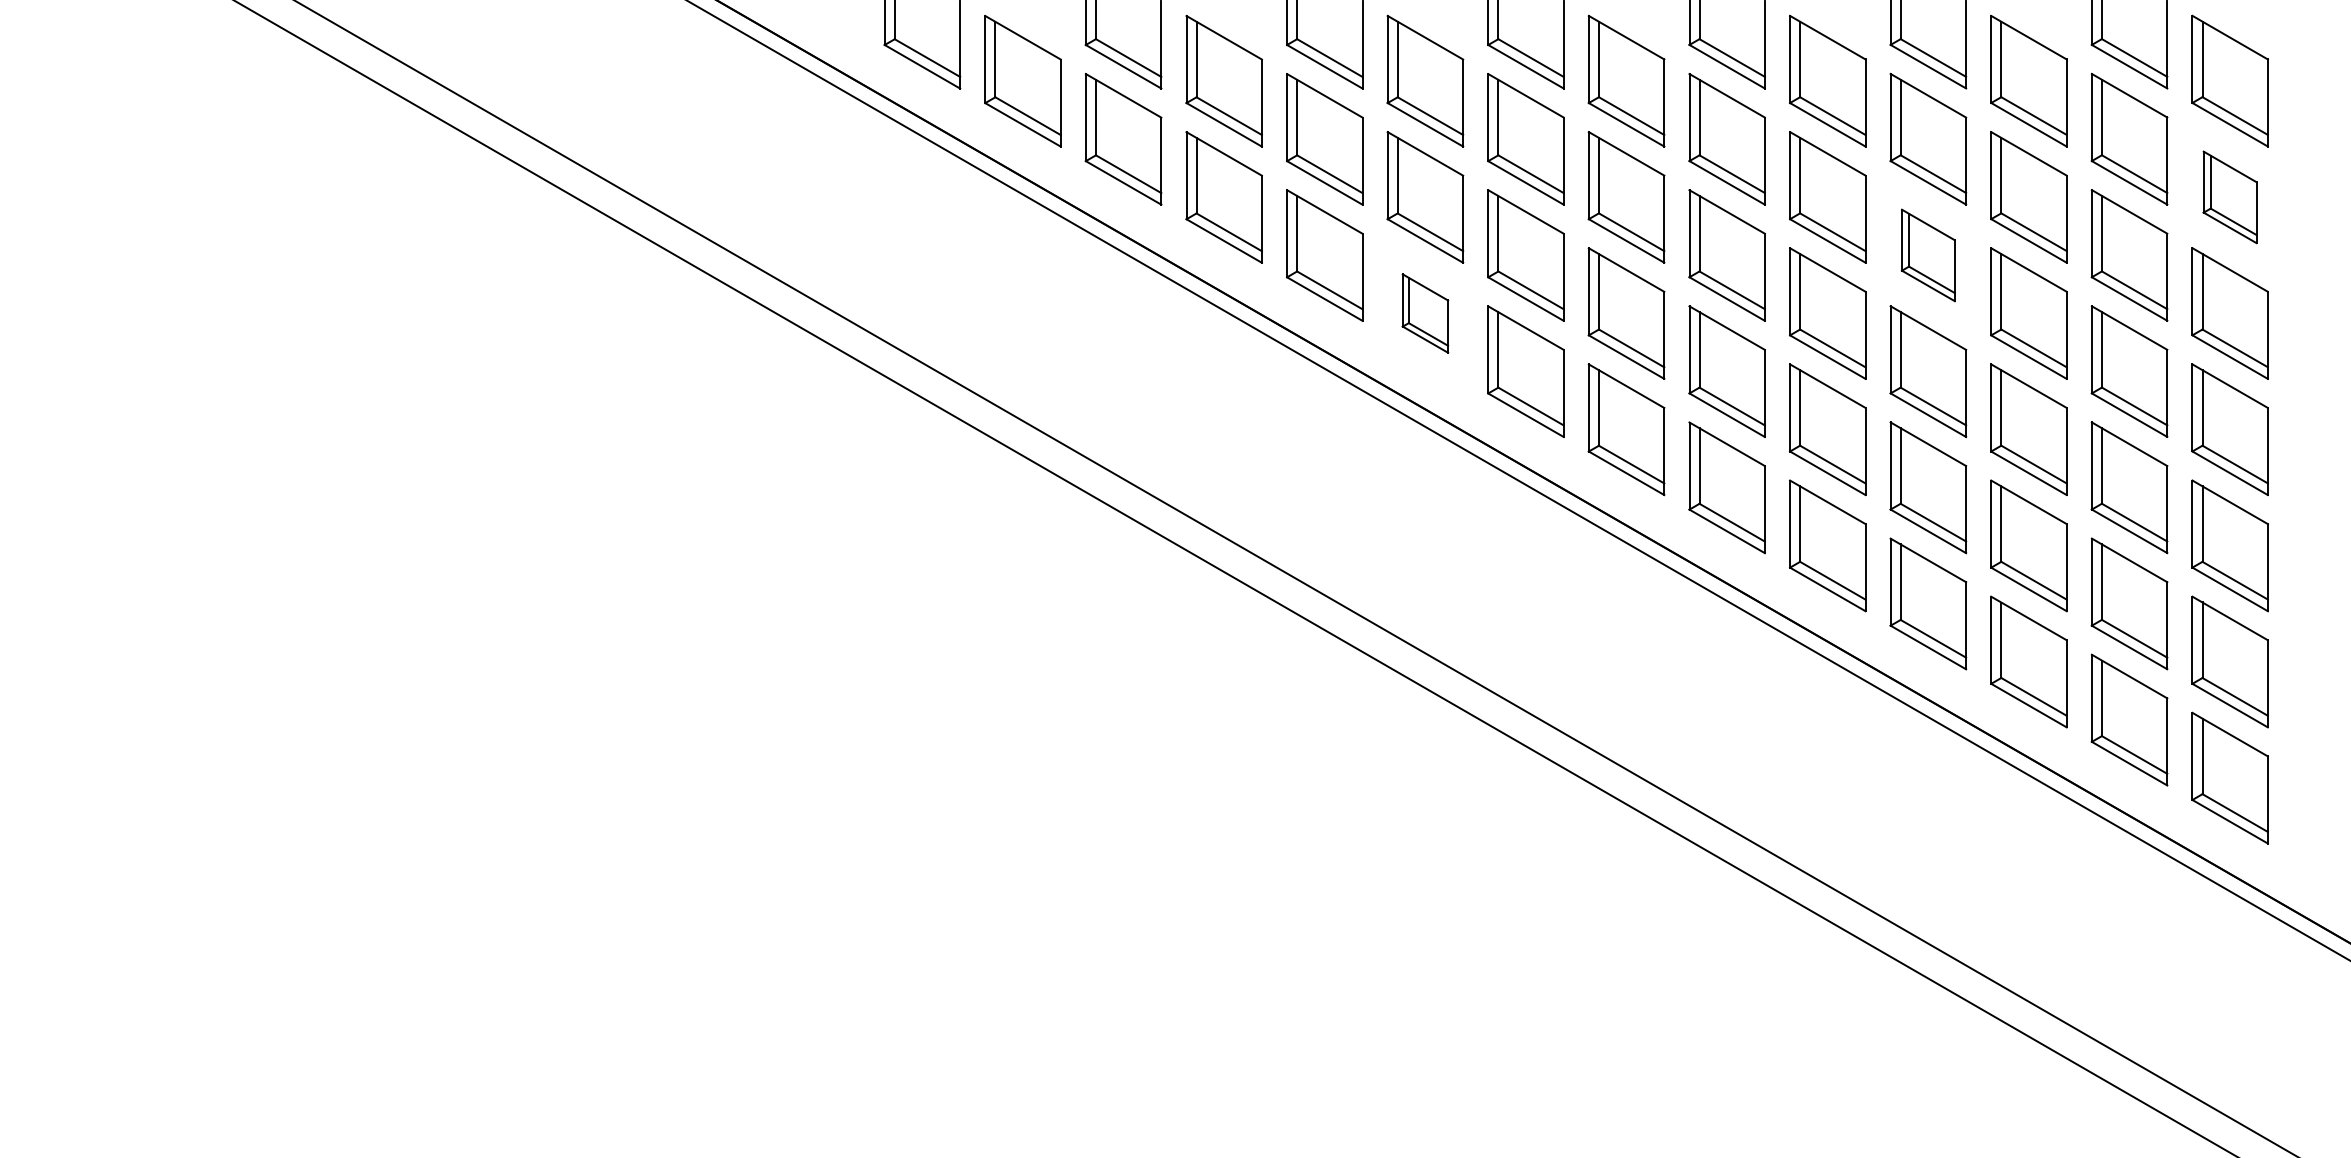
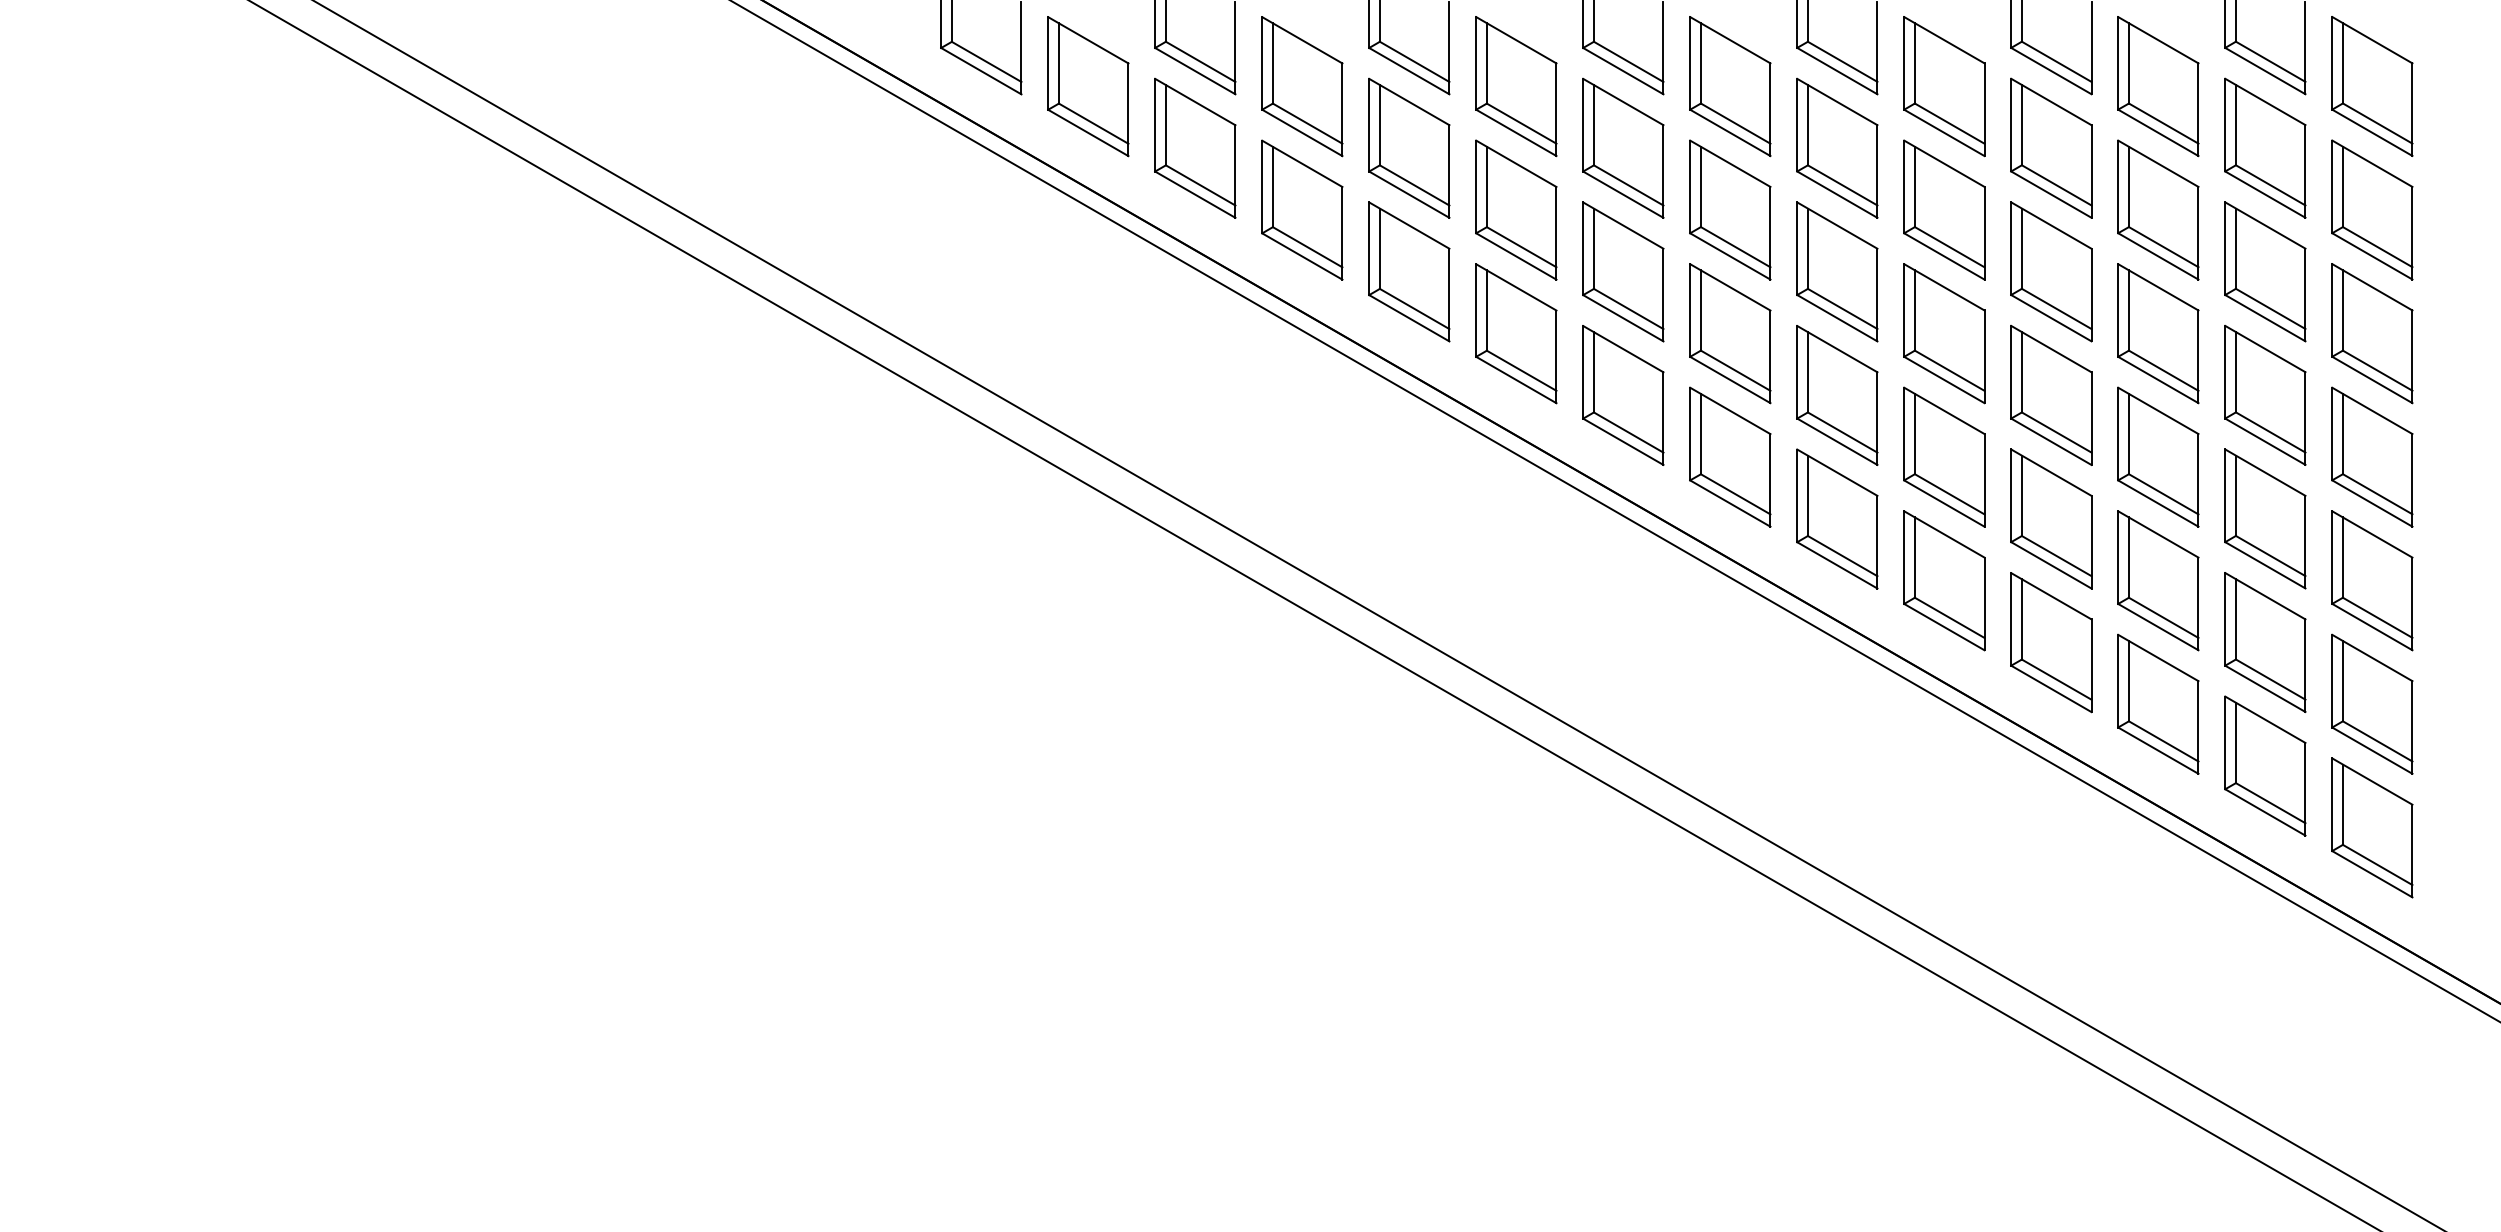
part: (2229, 197) -> (2371, 210), size x1.43
part: (1928, 255) -> (2051, 271), size x1.43
part: (1425, 313) -> (1516, 333), size x1.67

